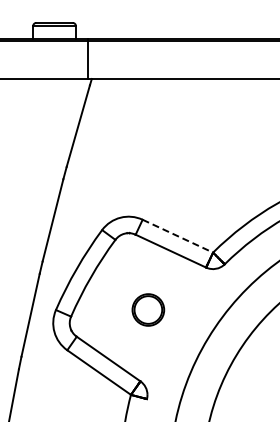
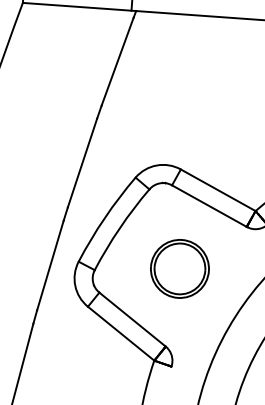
line: (177, 236) -> (217, 190), dashed -> solid
part: (148, 309) -> (180, 268), size x1.67

